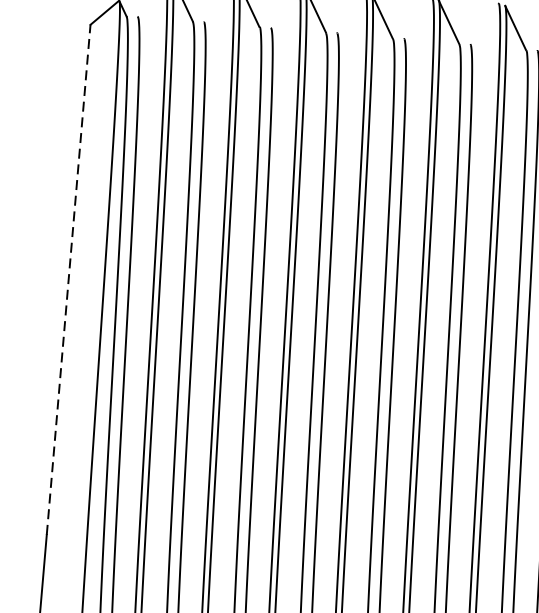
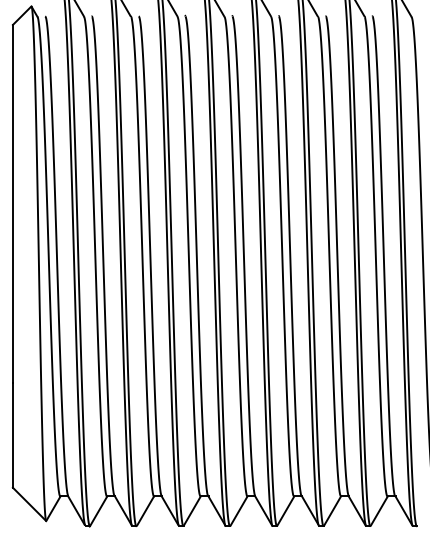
line: (68, 279) -> (12, 203), dashed -> solid

